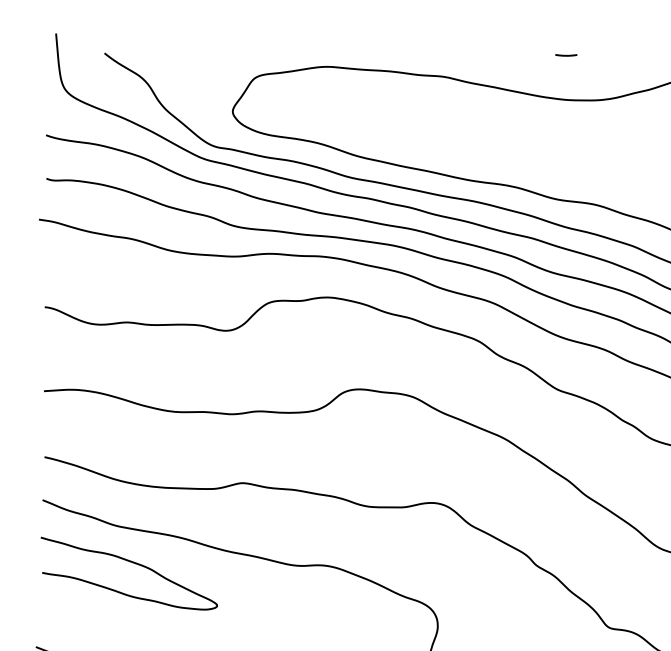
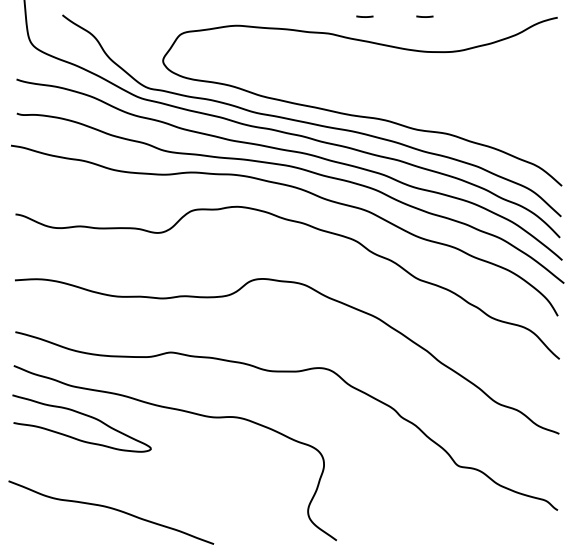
line: (489, 55) -> (364, 16), added

